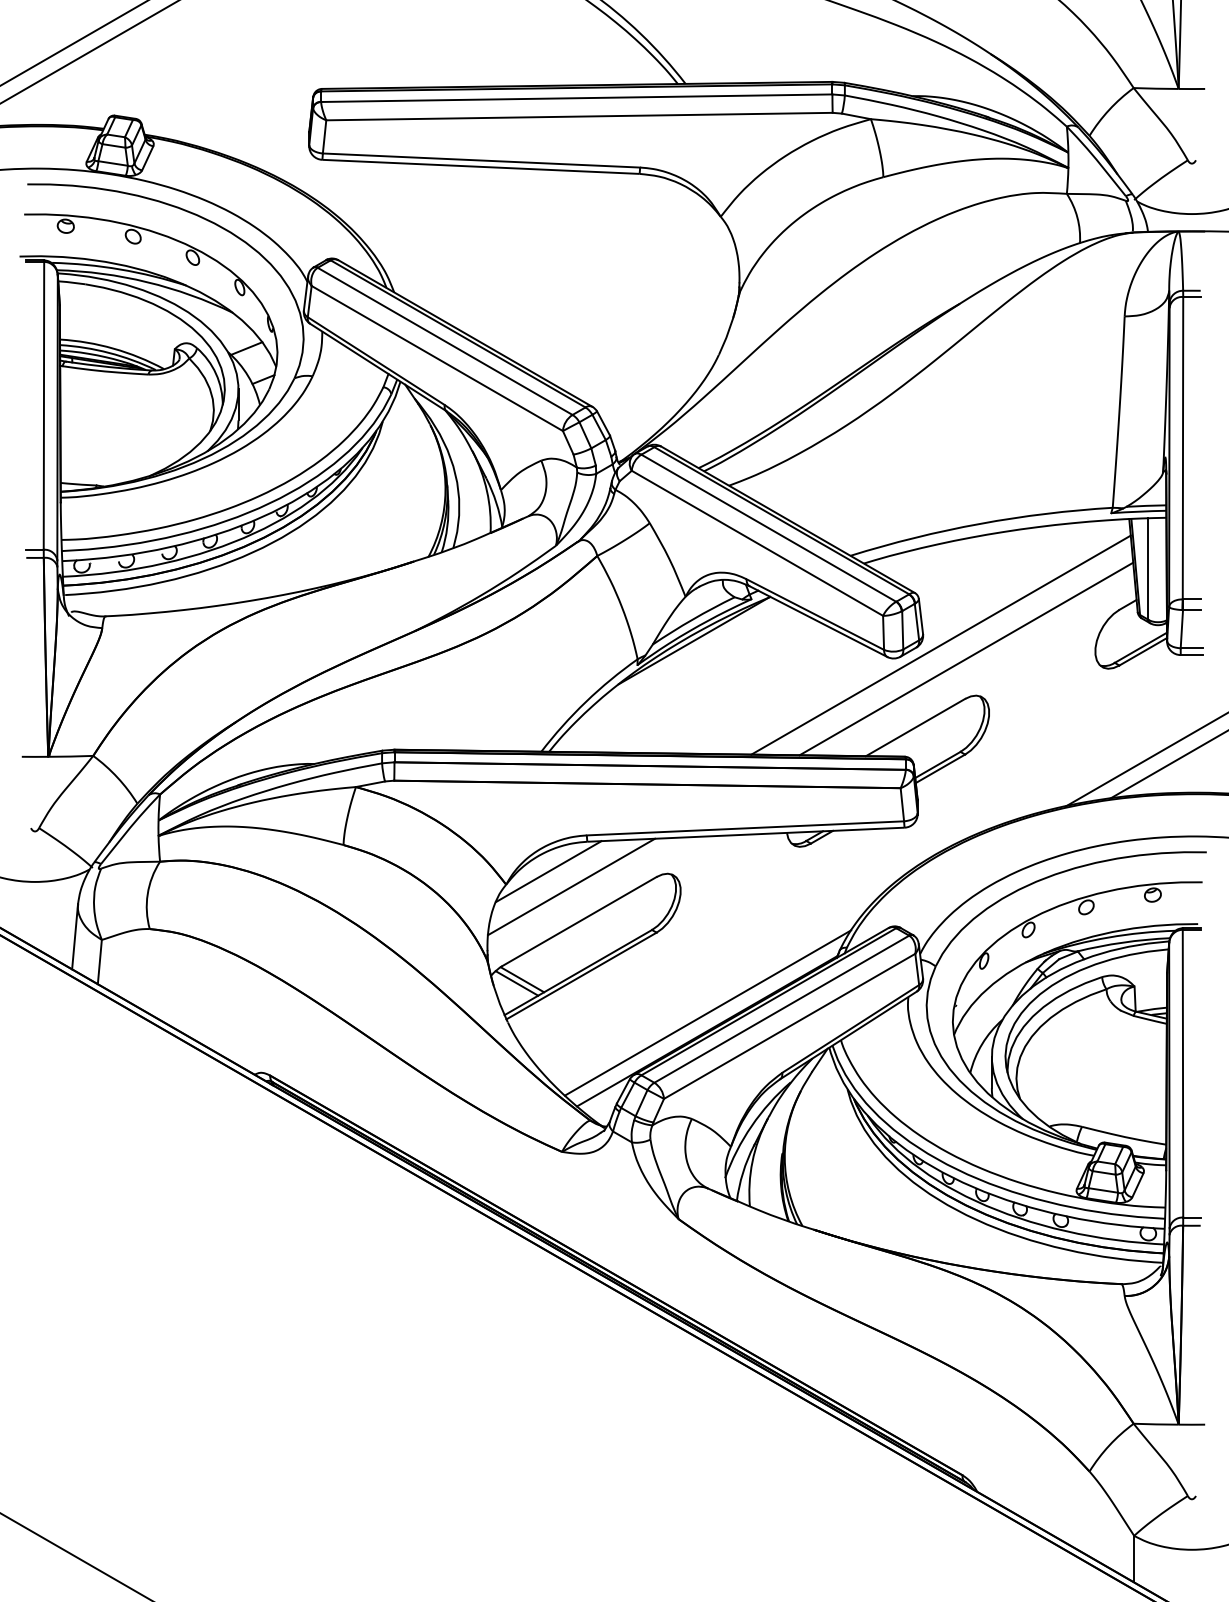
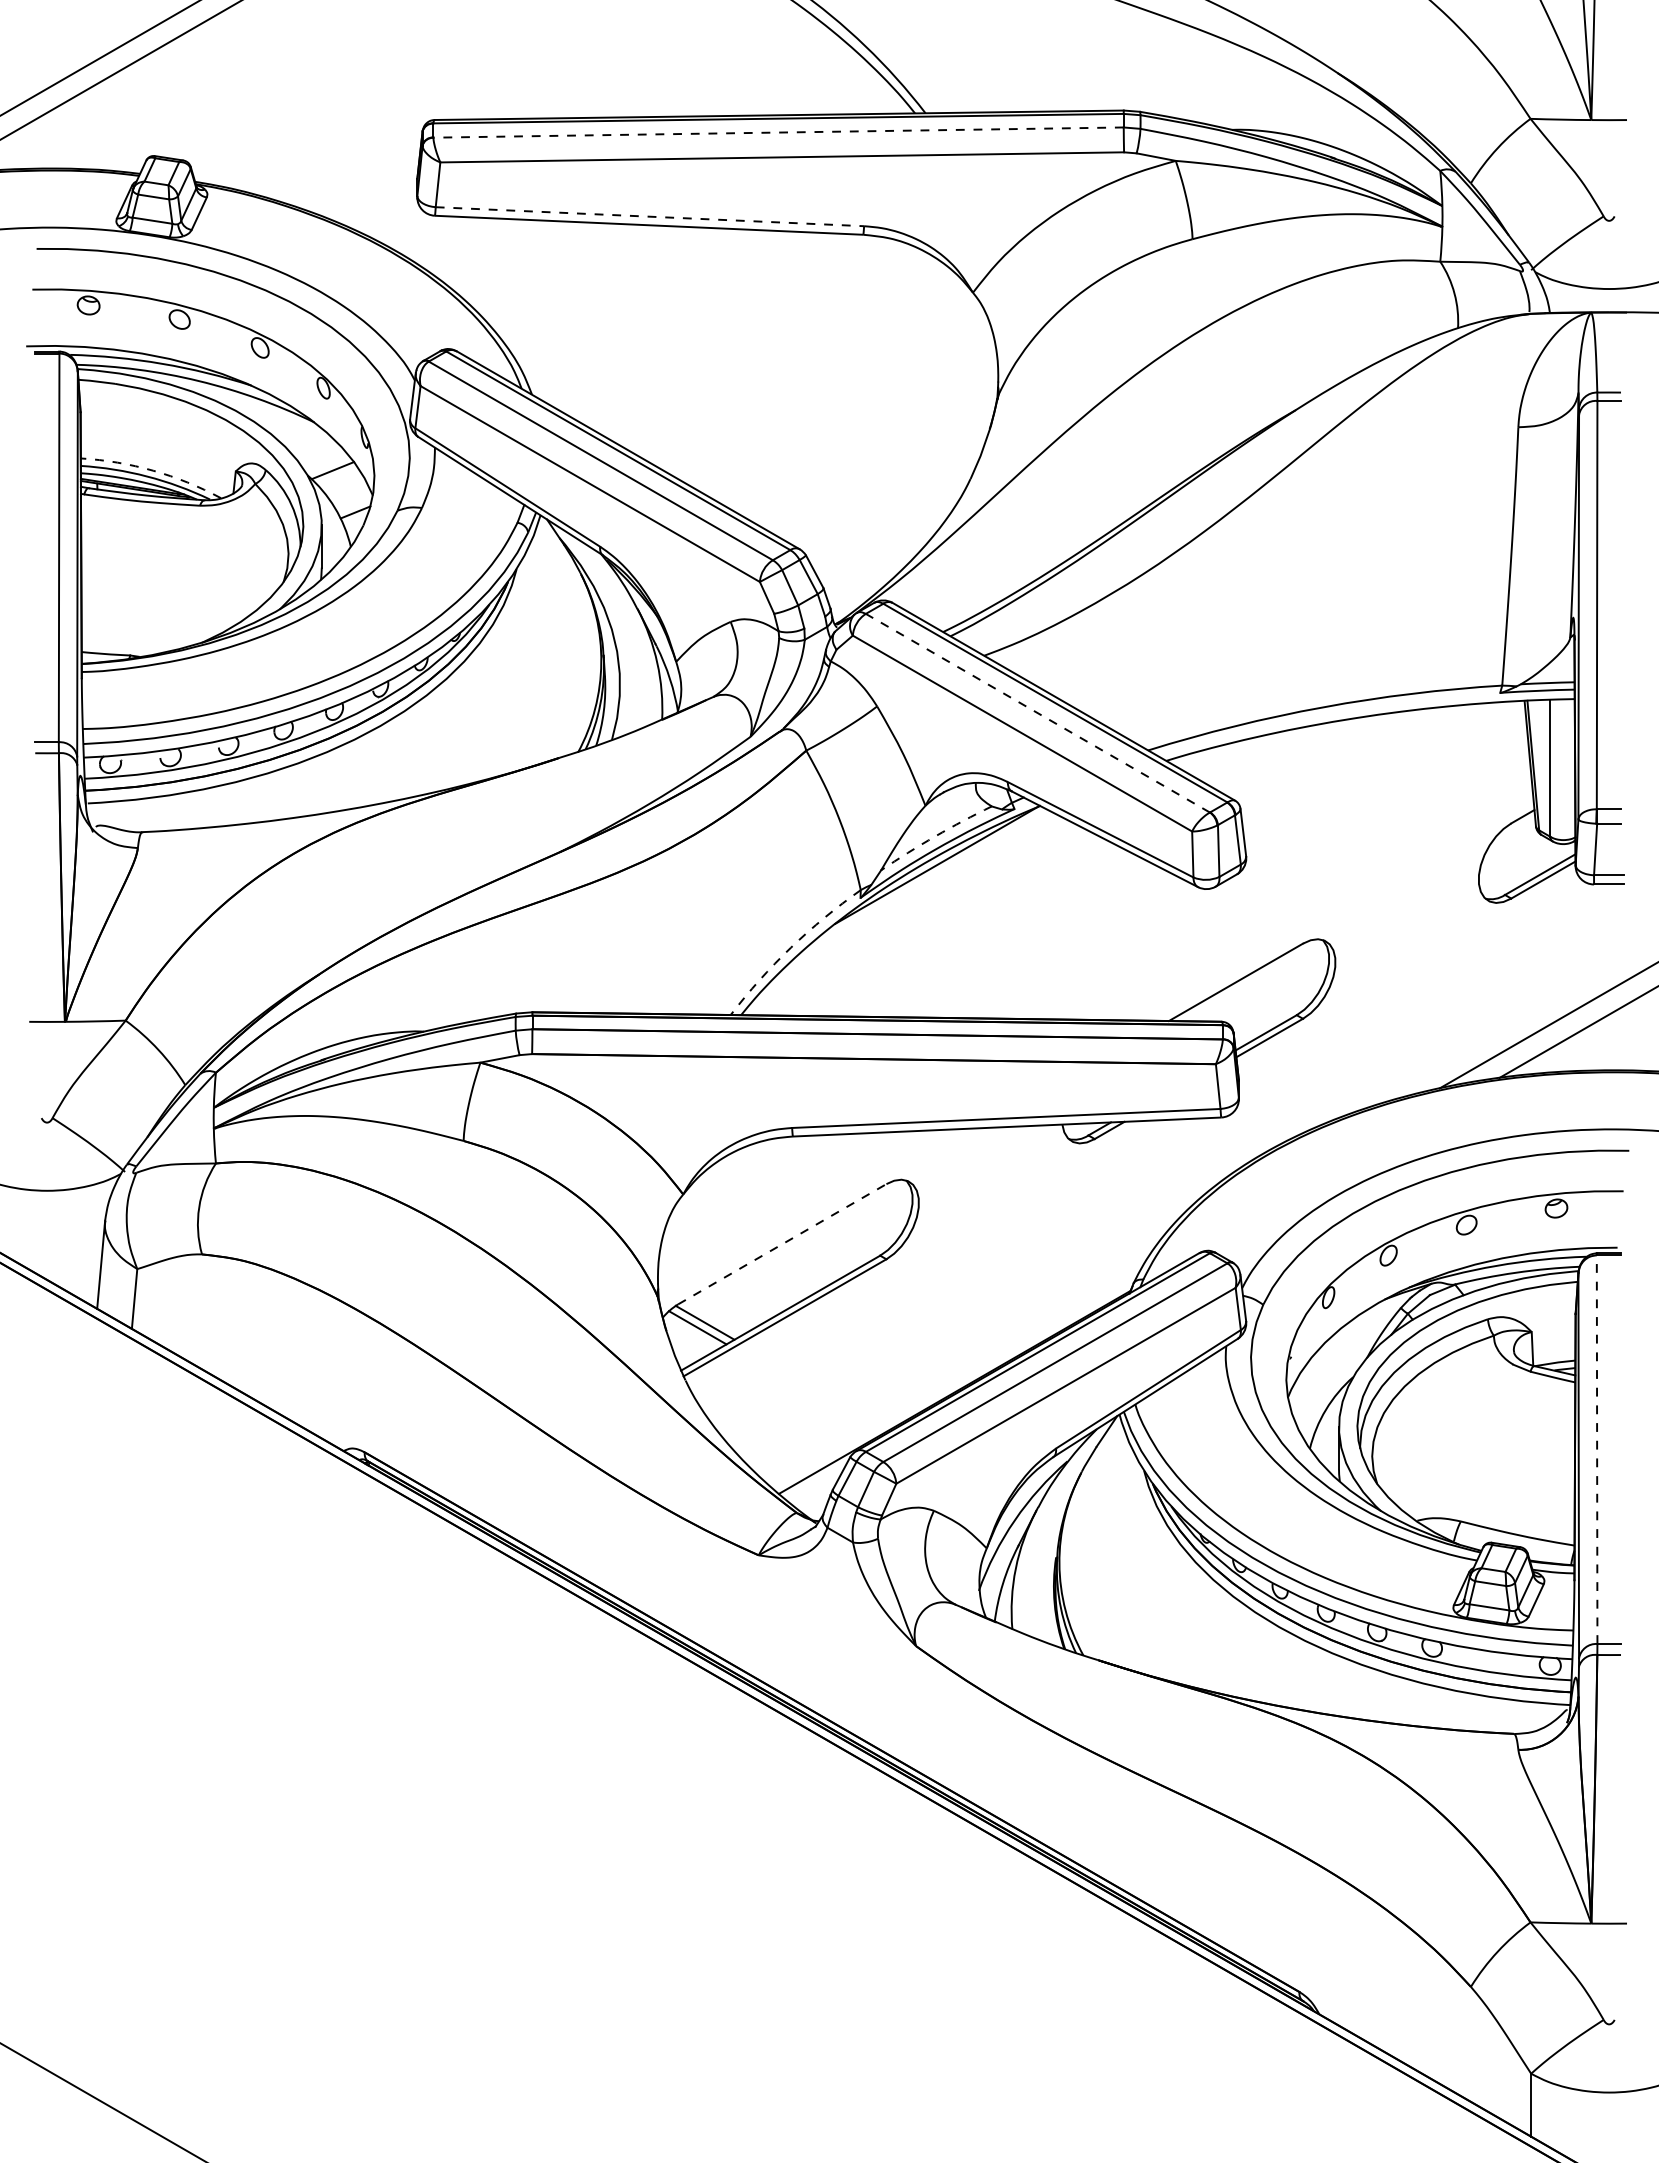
line: (576, 98) -> (778, 132), solid -> dashed
line: (481, 160) -> (650, 216), solid -> dashed
arc: (113, 348) -> (153, 470), solid -> dashed
line: (768, 528) -> (1037, 713), solid -> dashed
arc: (693, 619) -> (935, 836), solid -> dashed
line: (941, 644) -> (1270, 870), removed
line: (966, 658) -> (1304, 889), removed
arc: (586, 701) -> (791, 947), solid -> dashed
line: (548, 871) -> (740, 1176), removed
line: (571, 886) -> (771, 1197), removed
line: (579, 920) -> (782, 1243), solid -> dashed
line: (707, 1012) -> (955, 1367), removed
line: (1183, 1073) -> (1597, 1449), solid -> dashed

